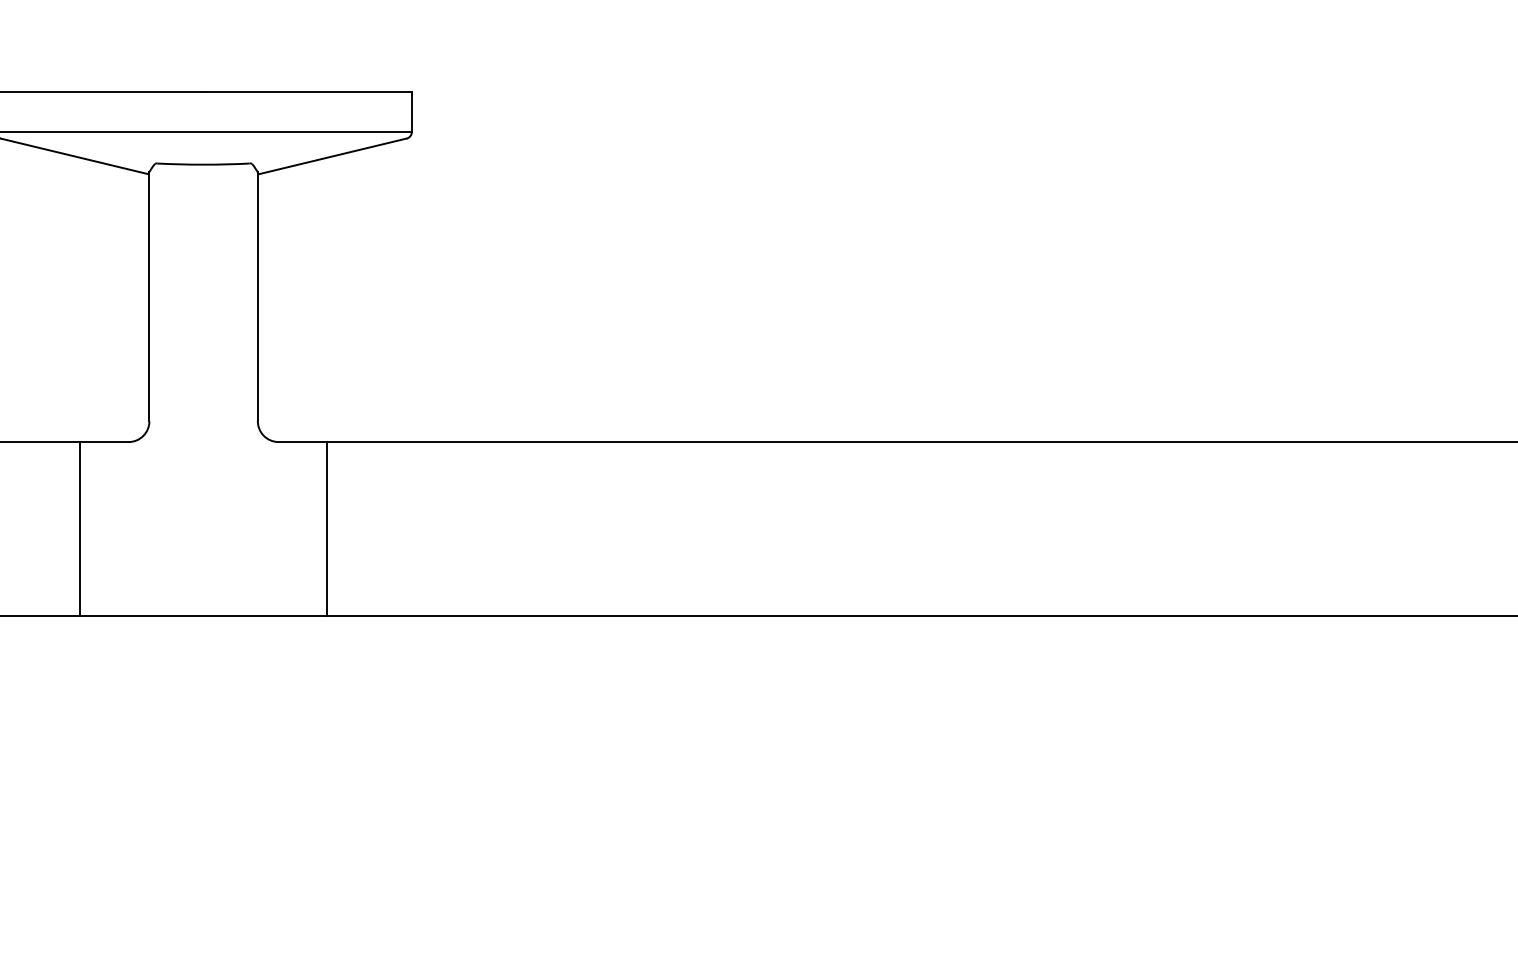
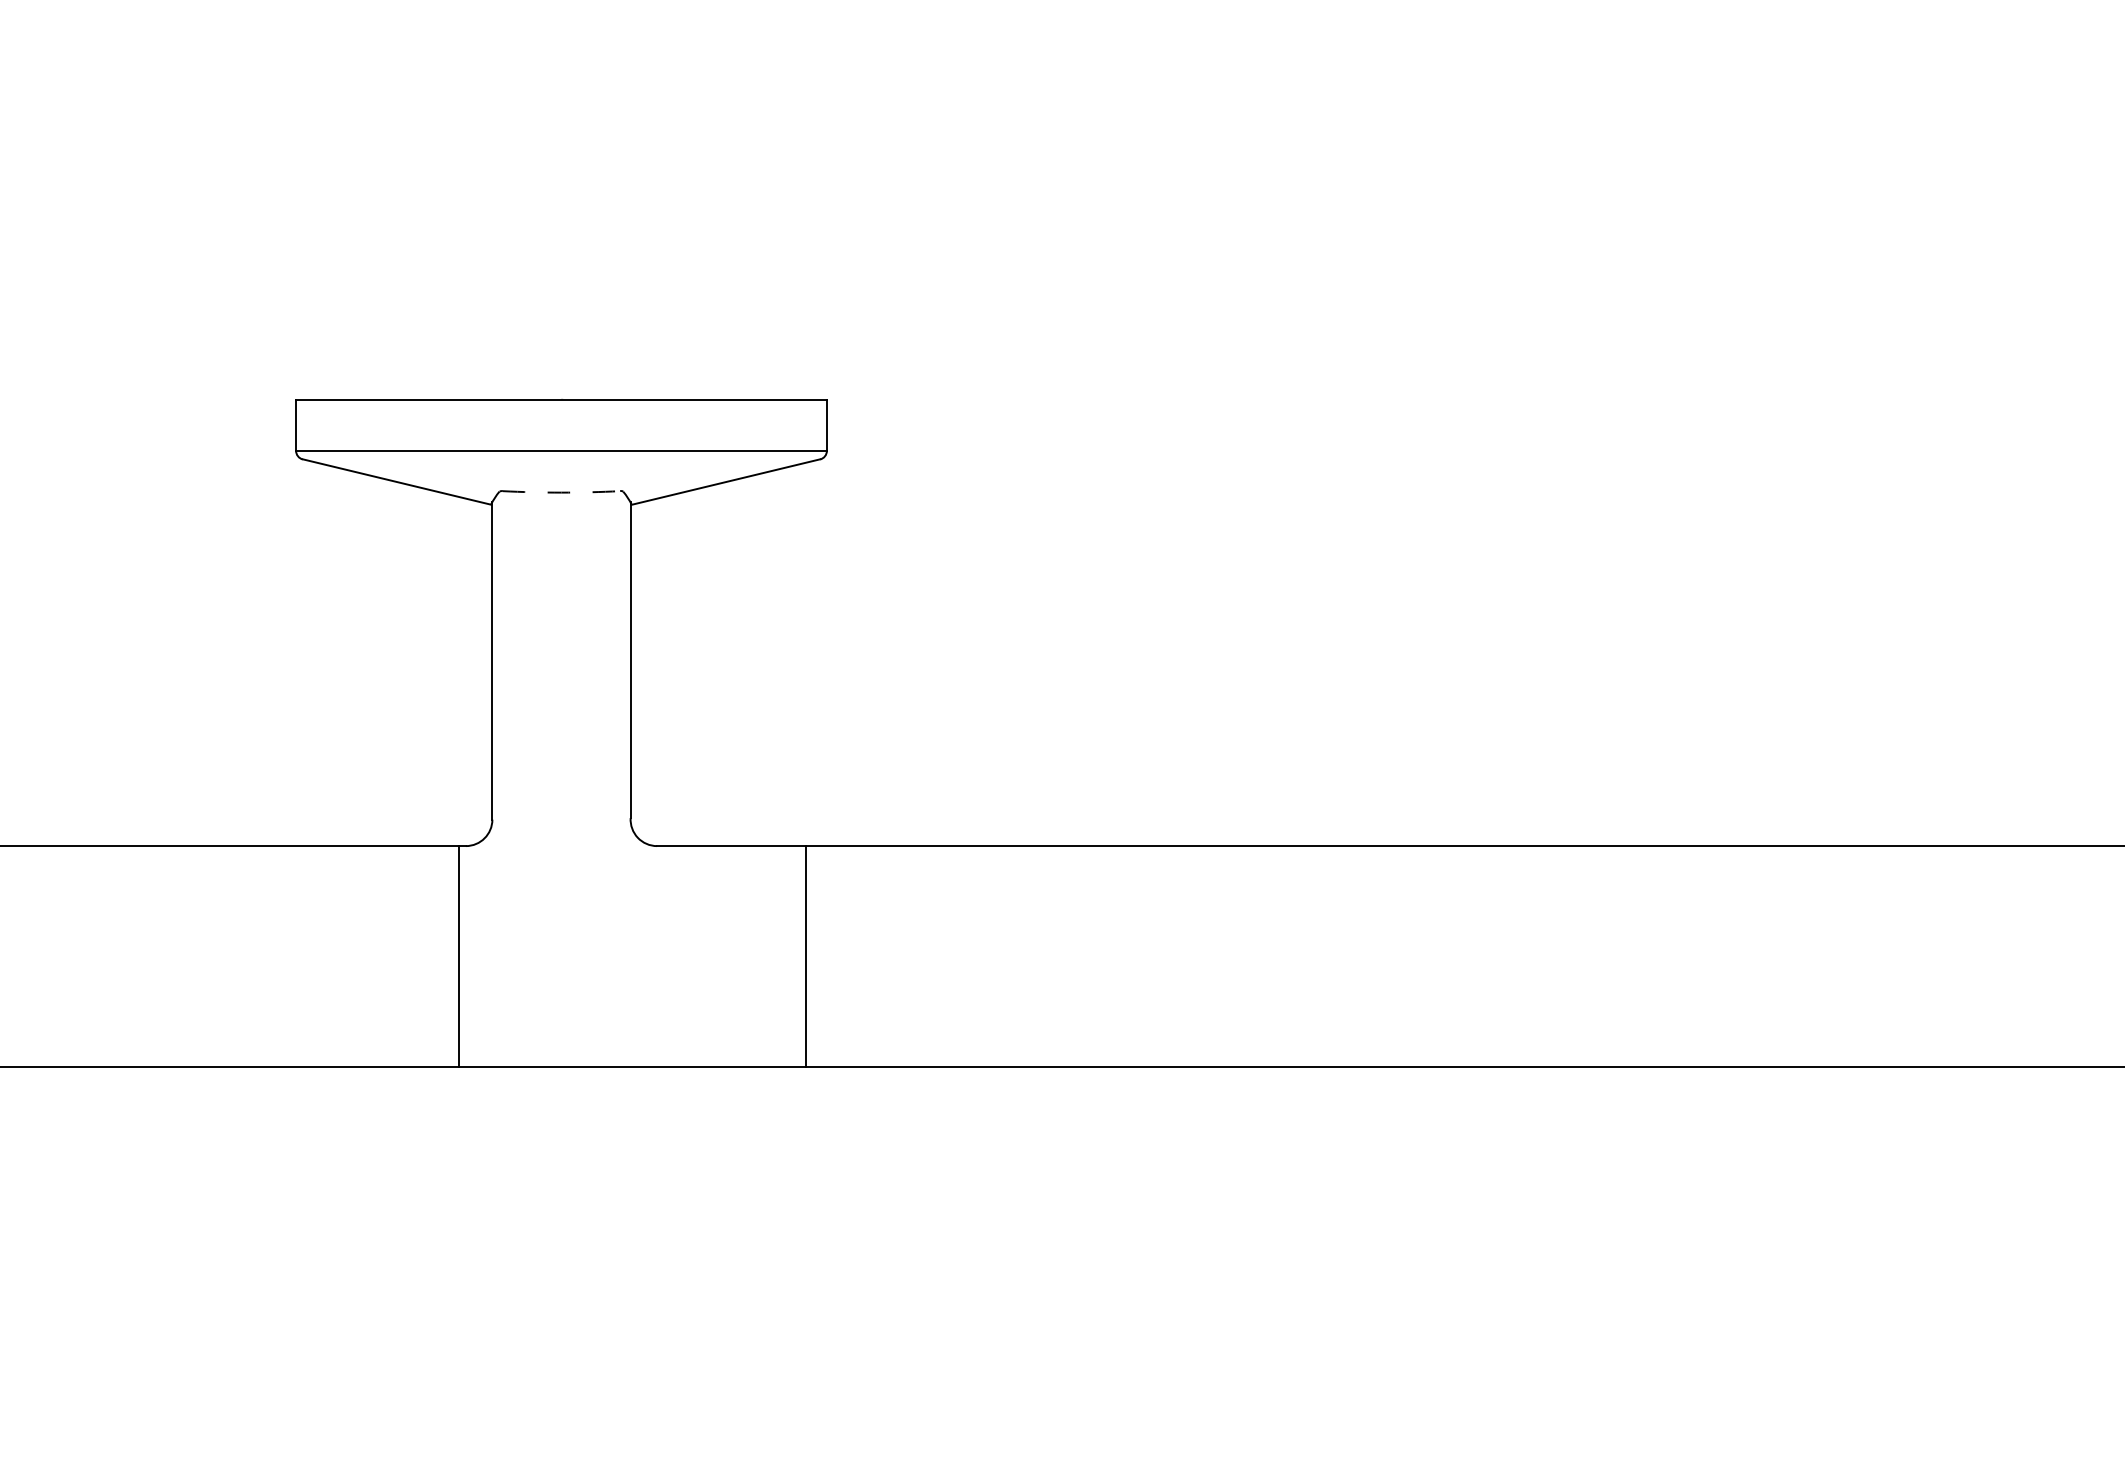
arc: (203, 164) -> (561, 492), solid -> dashed
line: (80, 528) -> (459, 956), moved
line: (326, 528) -> (805, 956), moved

